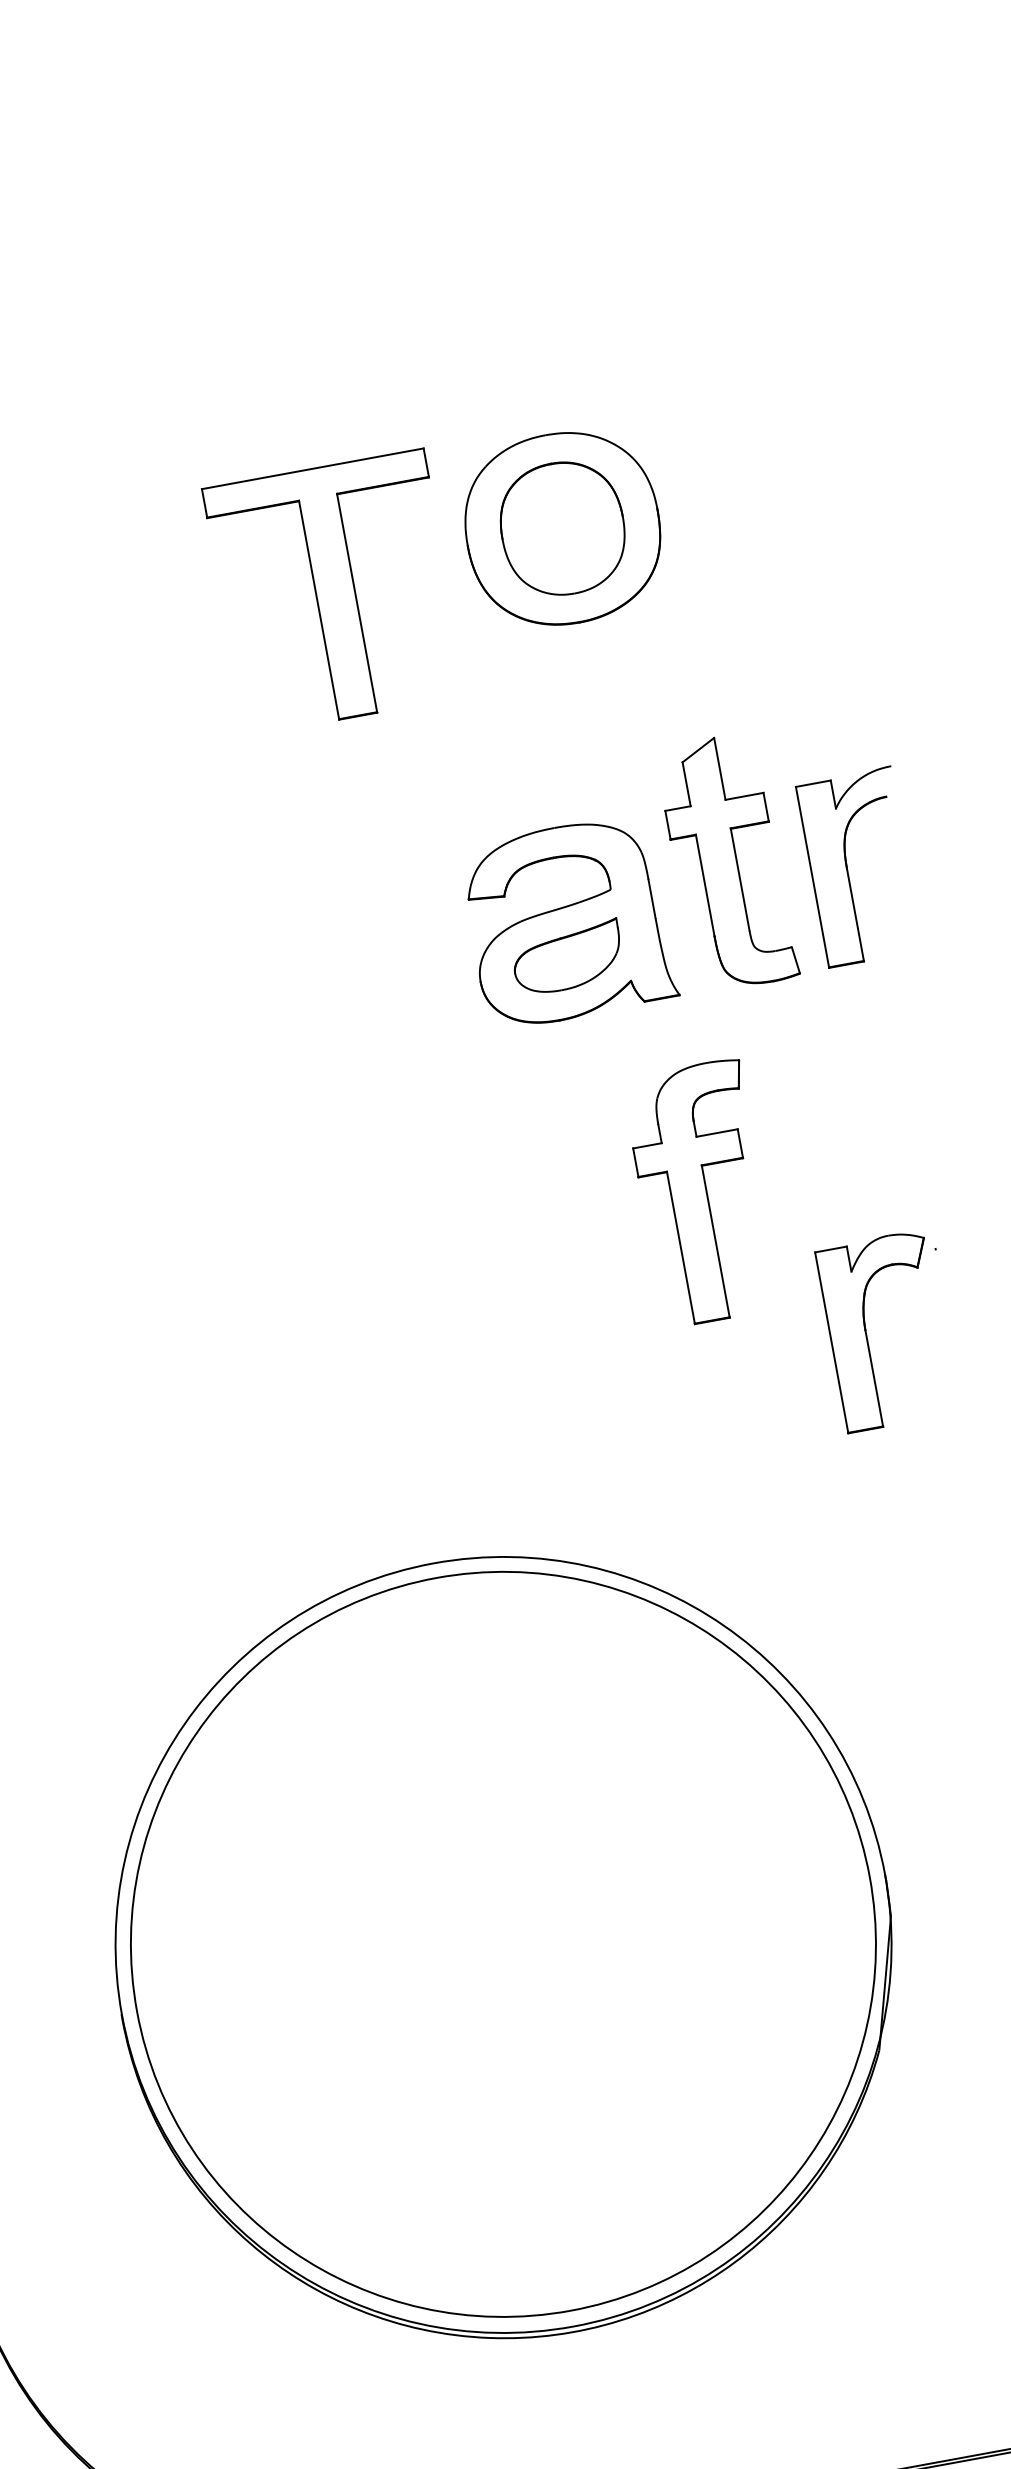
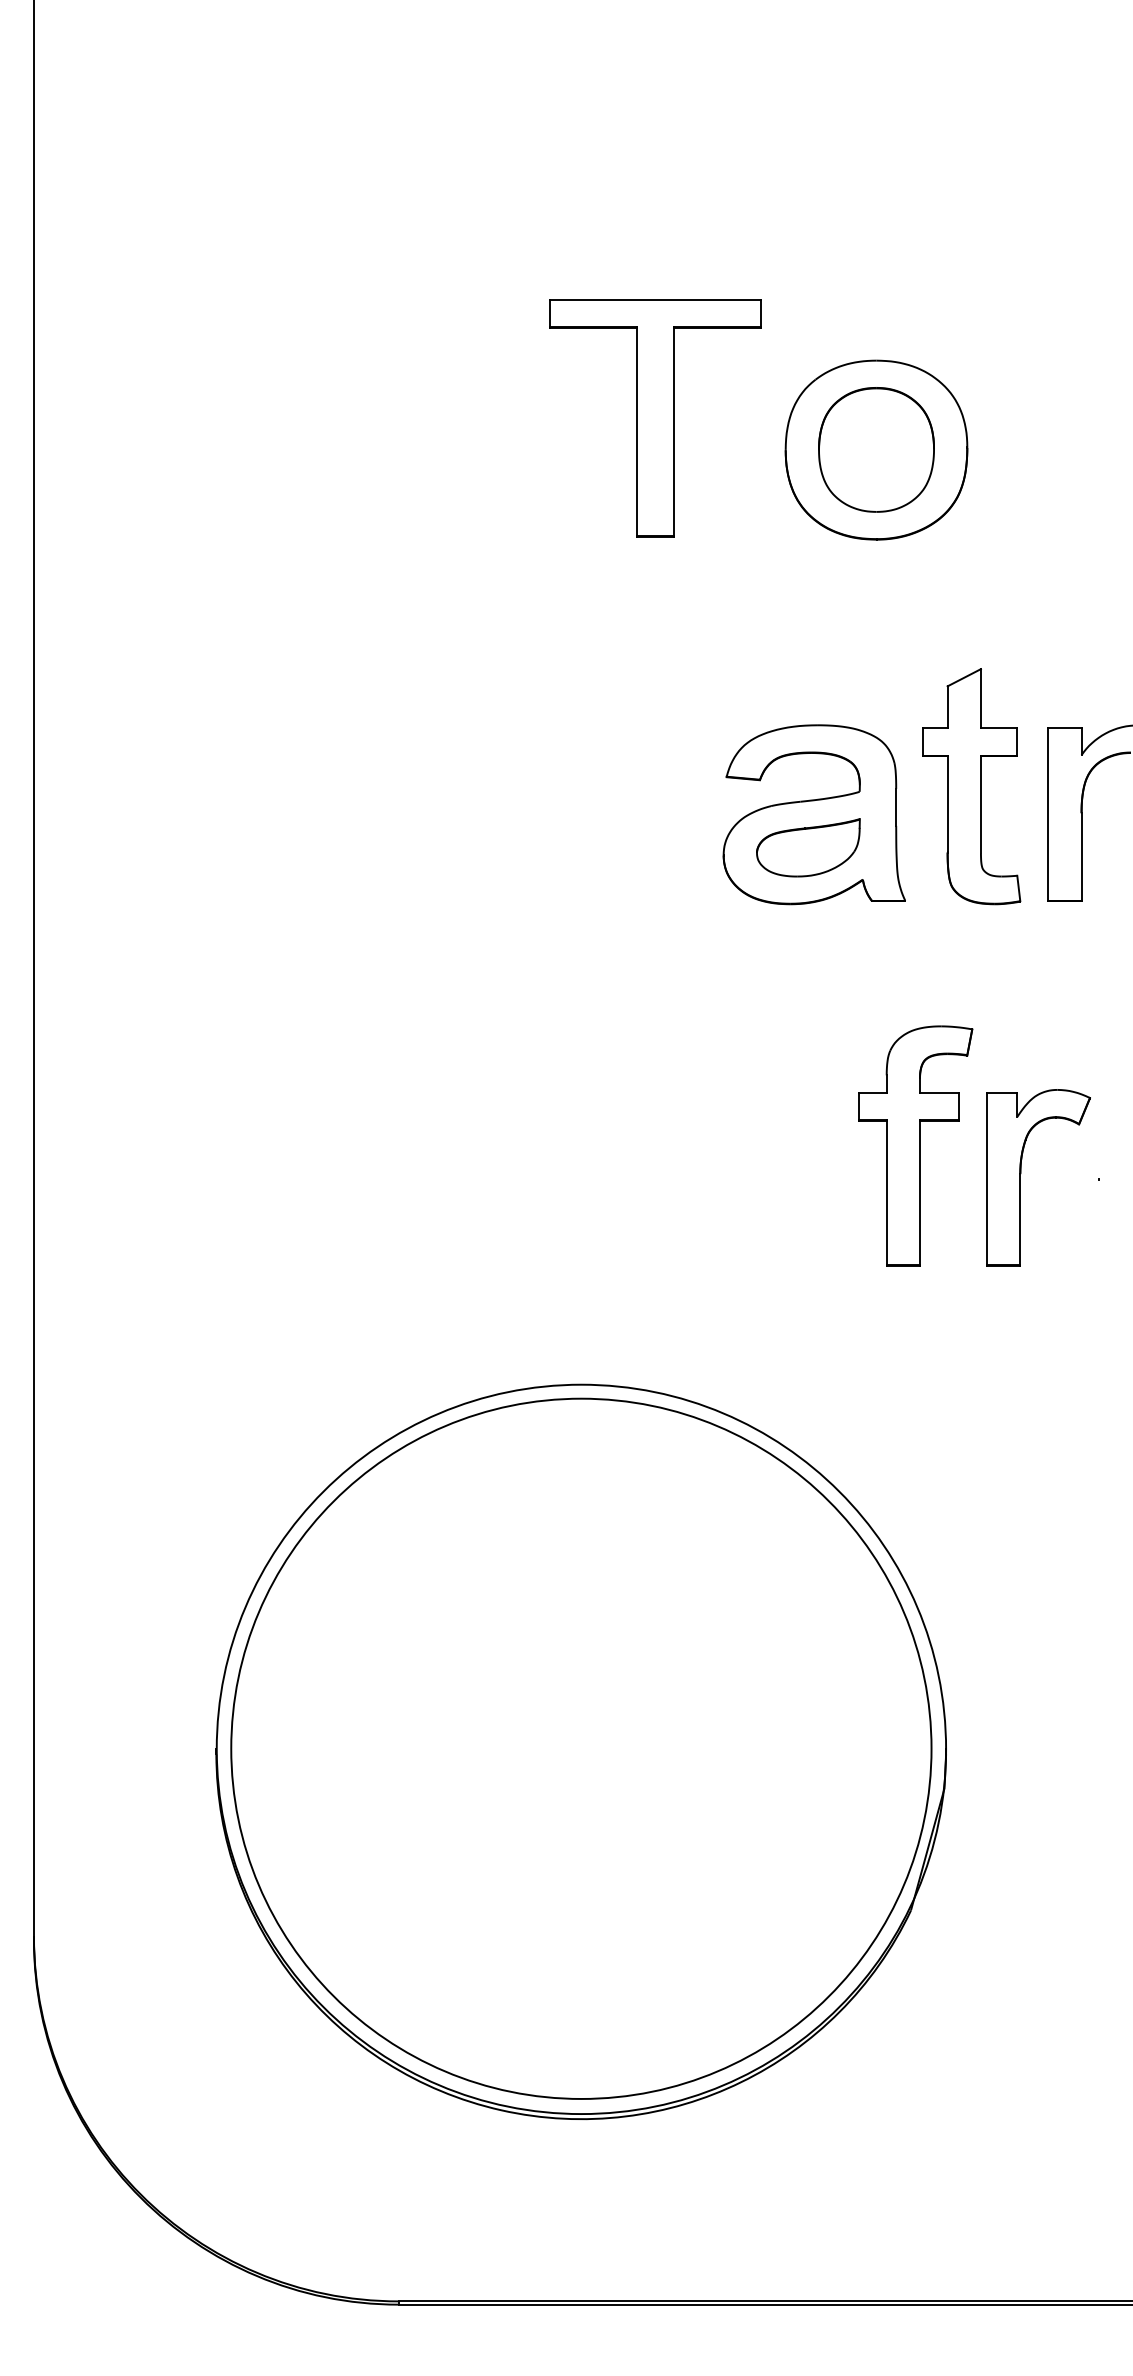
part: (335, 592) -> (655, 418), moved
part: (701, 1192) -> (915, 1145), moved
part: (866, 1330) -> (1021, 1173), moved

